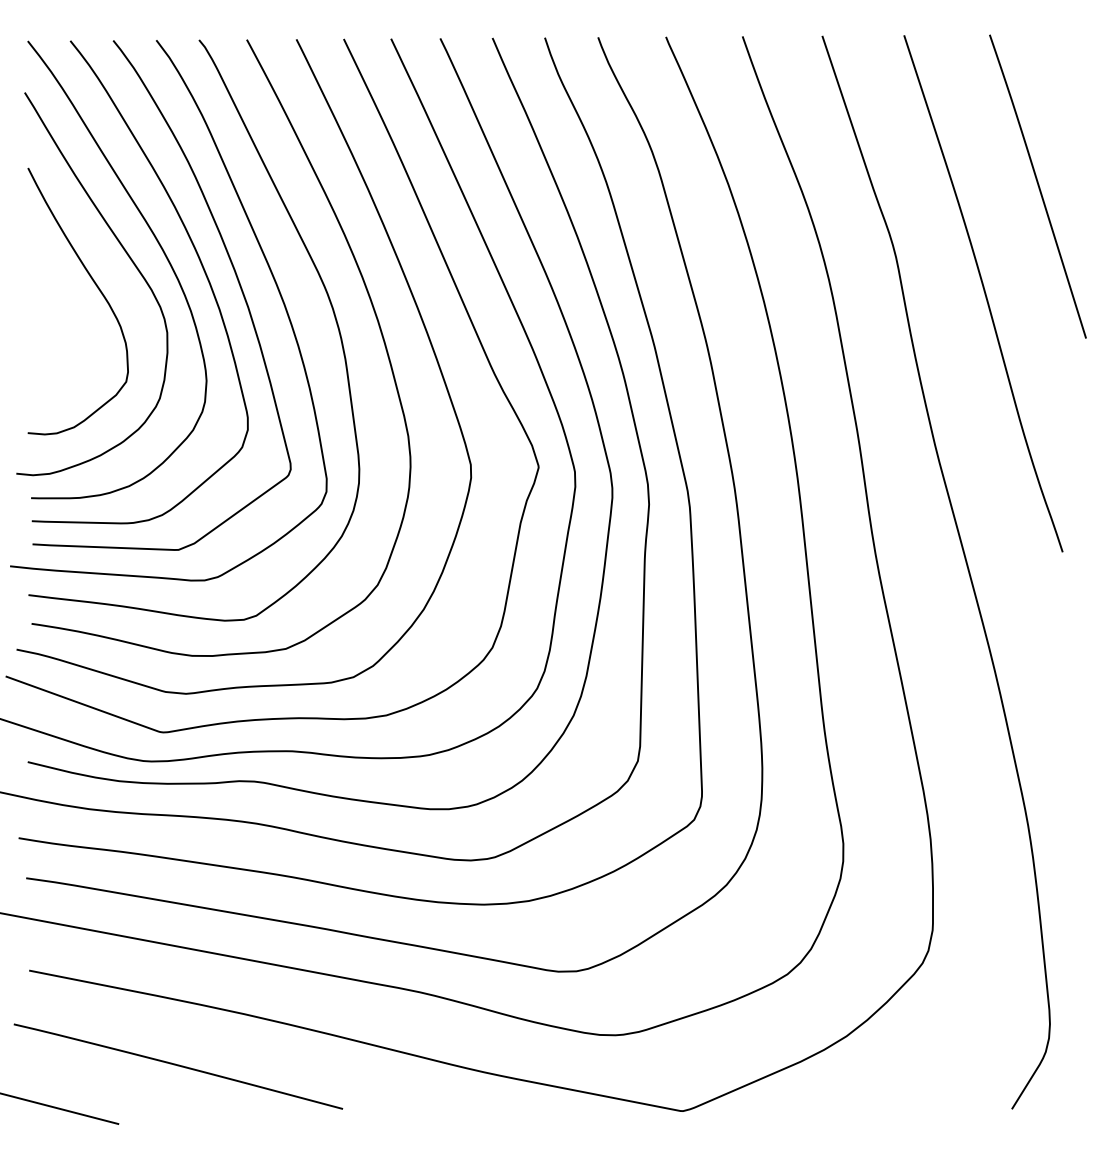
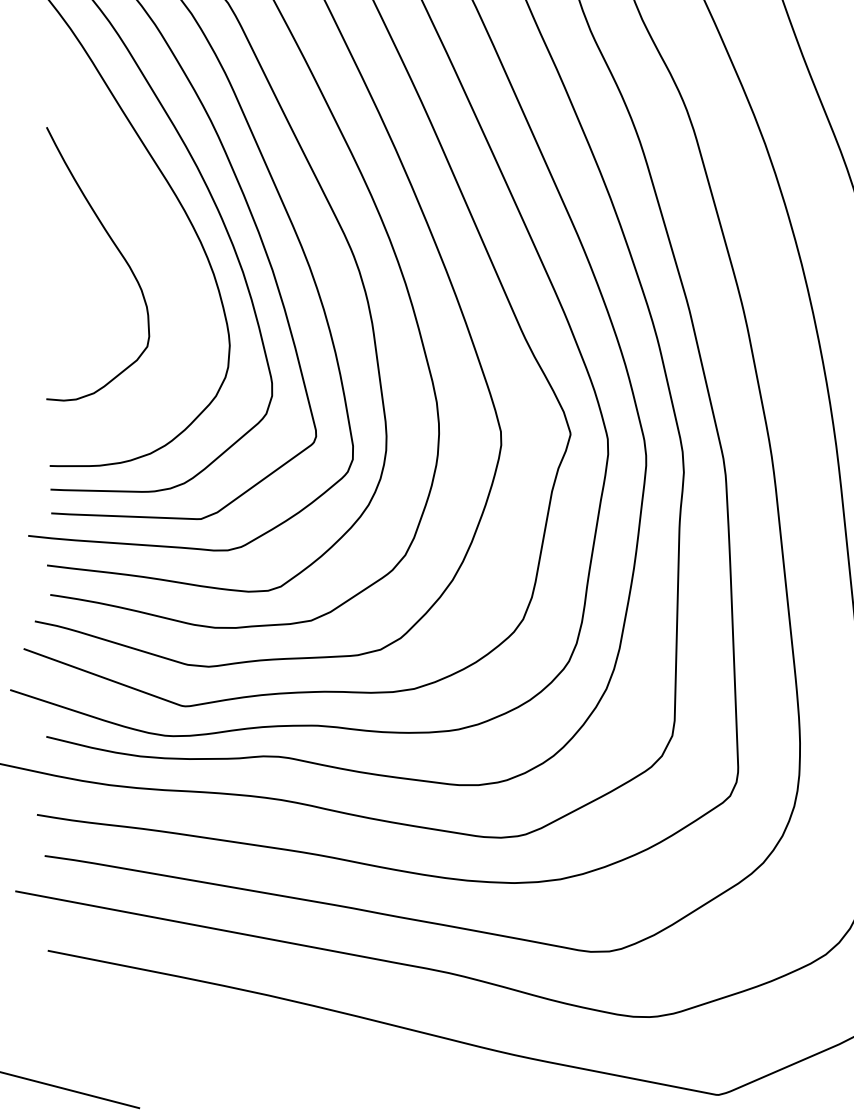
curve: (130, 260) -> (151, 222), removed
curve: (178, 1066) -> (200, 1049), removed

